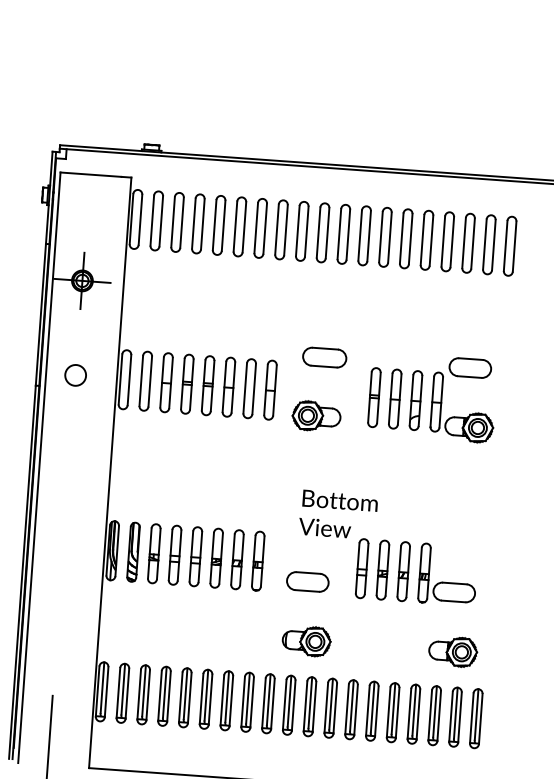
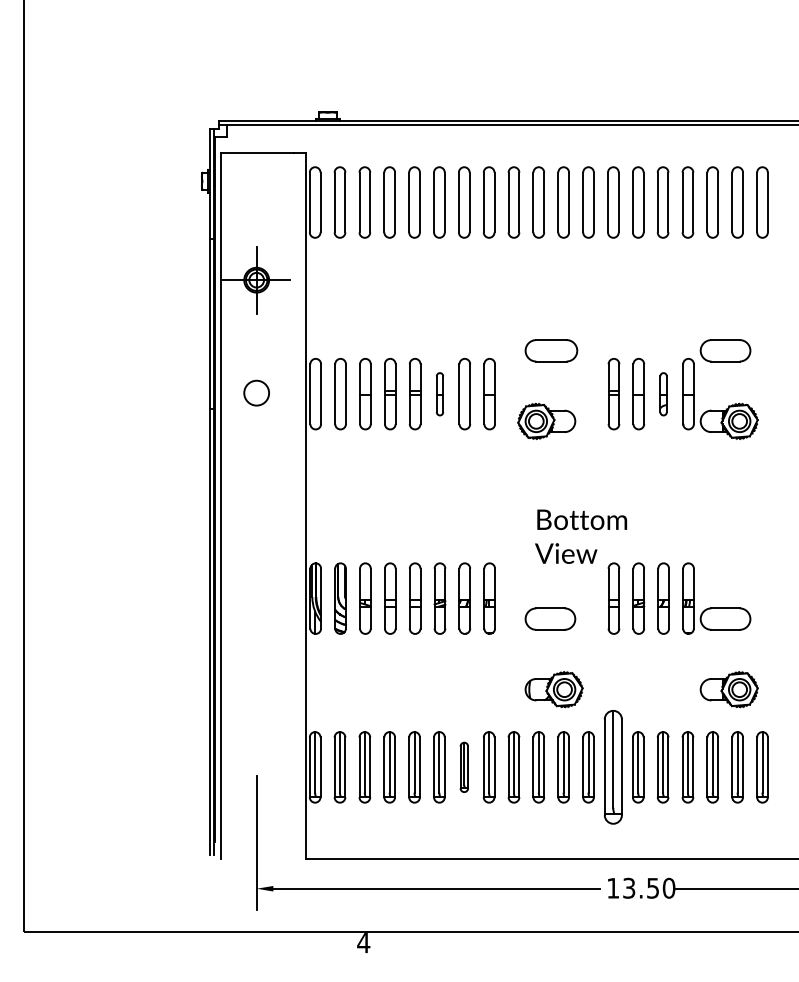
part: (228, 387) -> (439, 394), size x0.6
part: (415, 400) -> (663, 394), size x0.6
part: (227, 700) -> (464, 767), size x0.7
part: (351, 709) -> (613, 767), size x1.6

